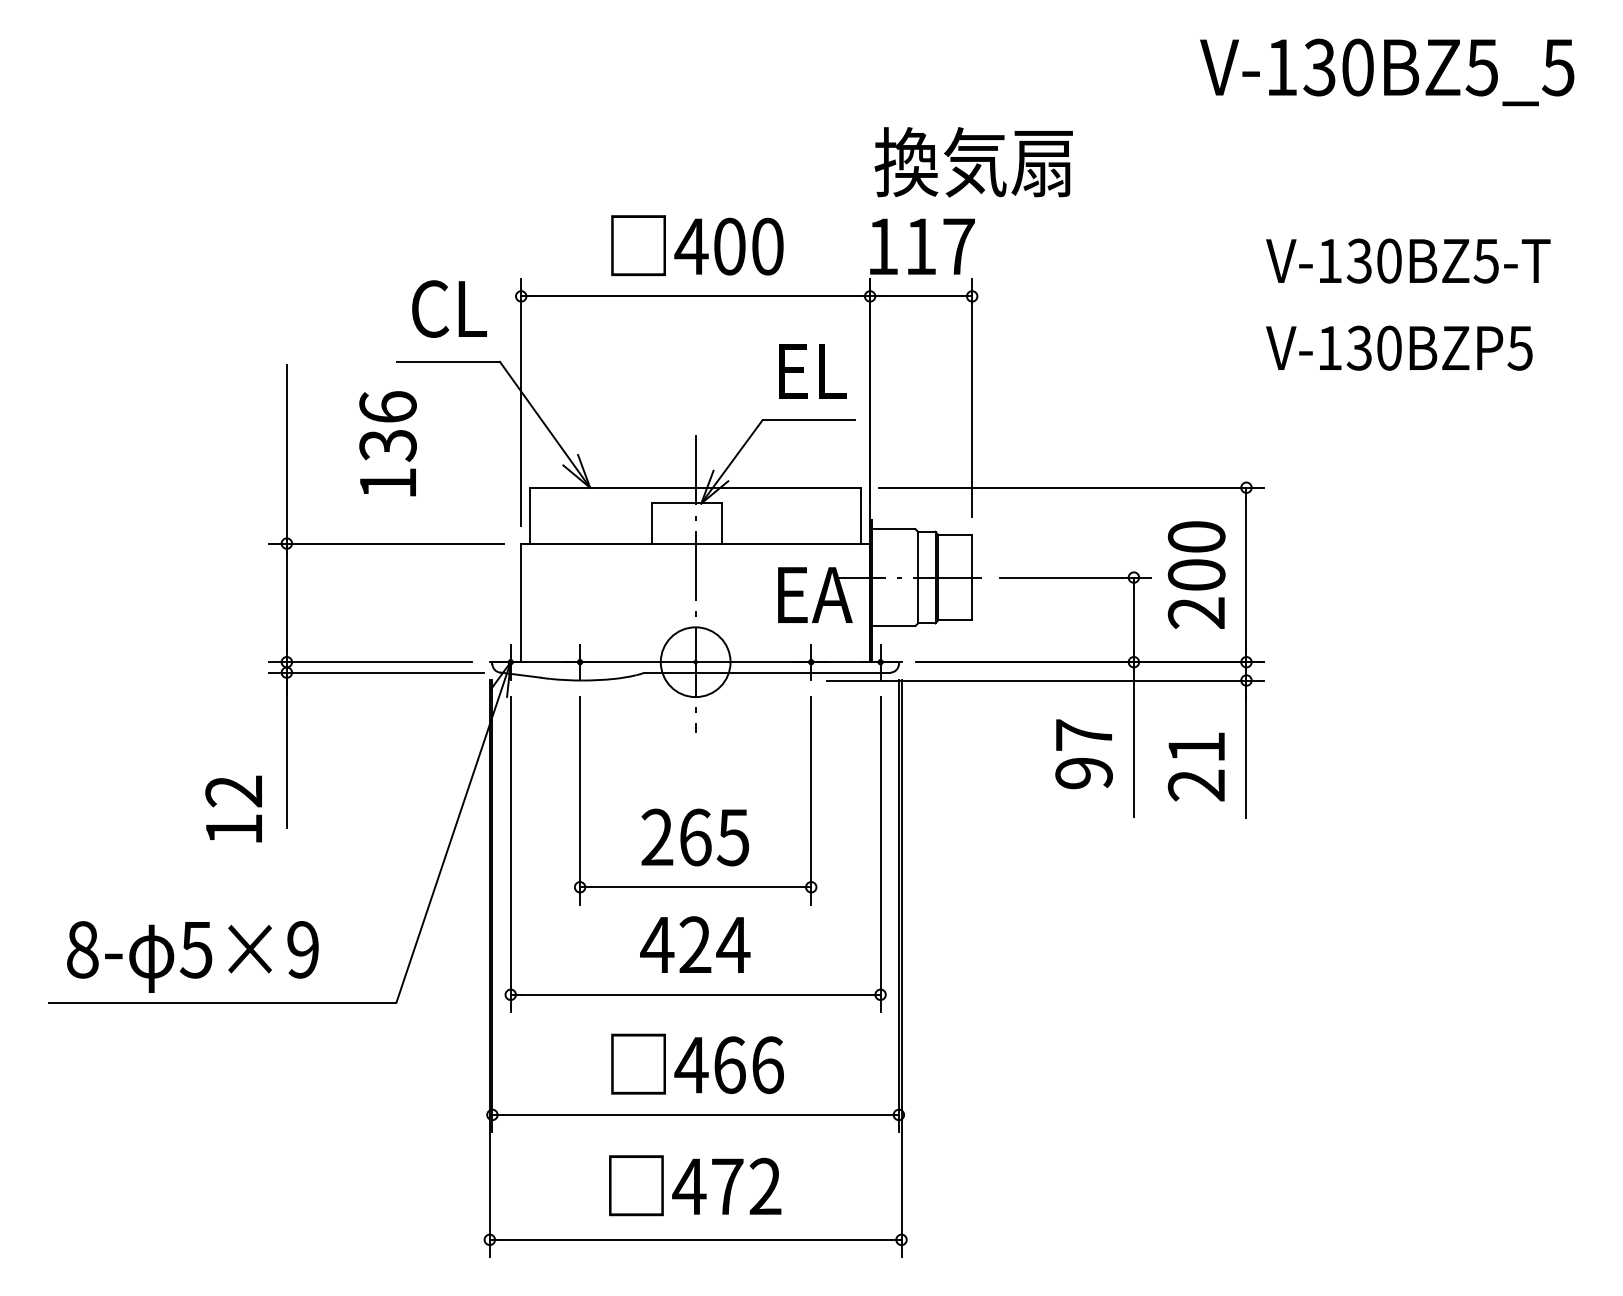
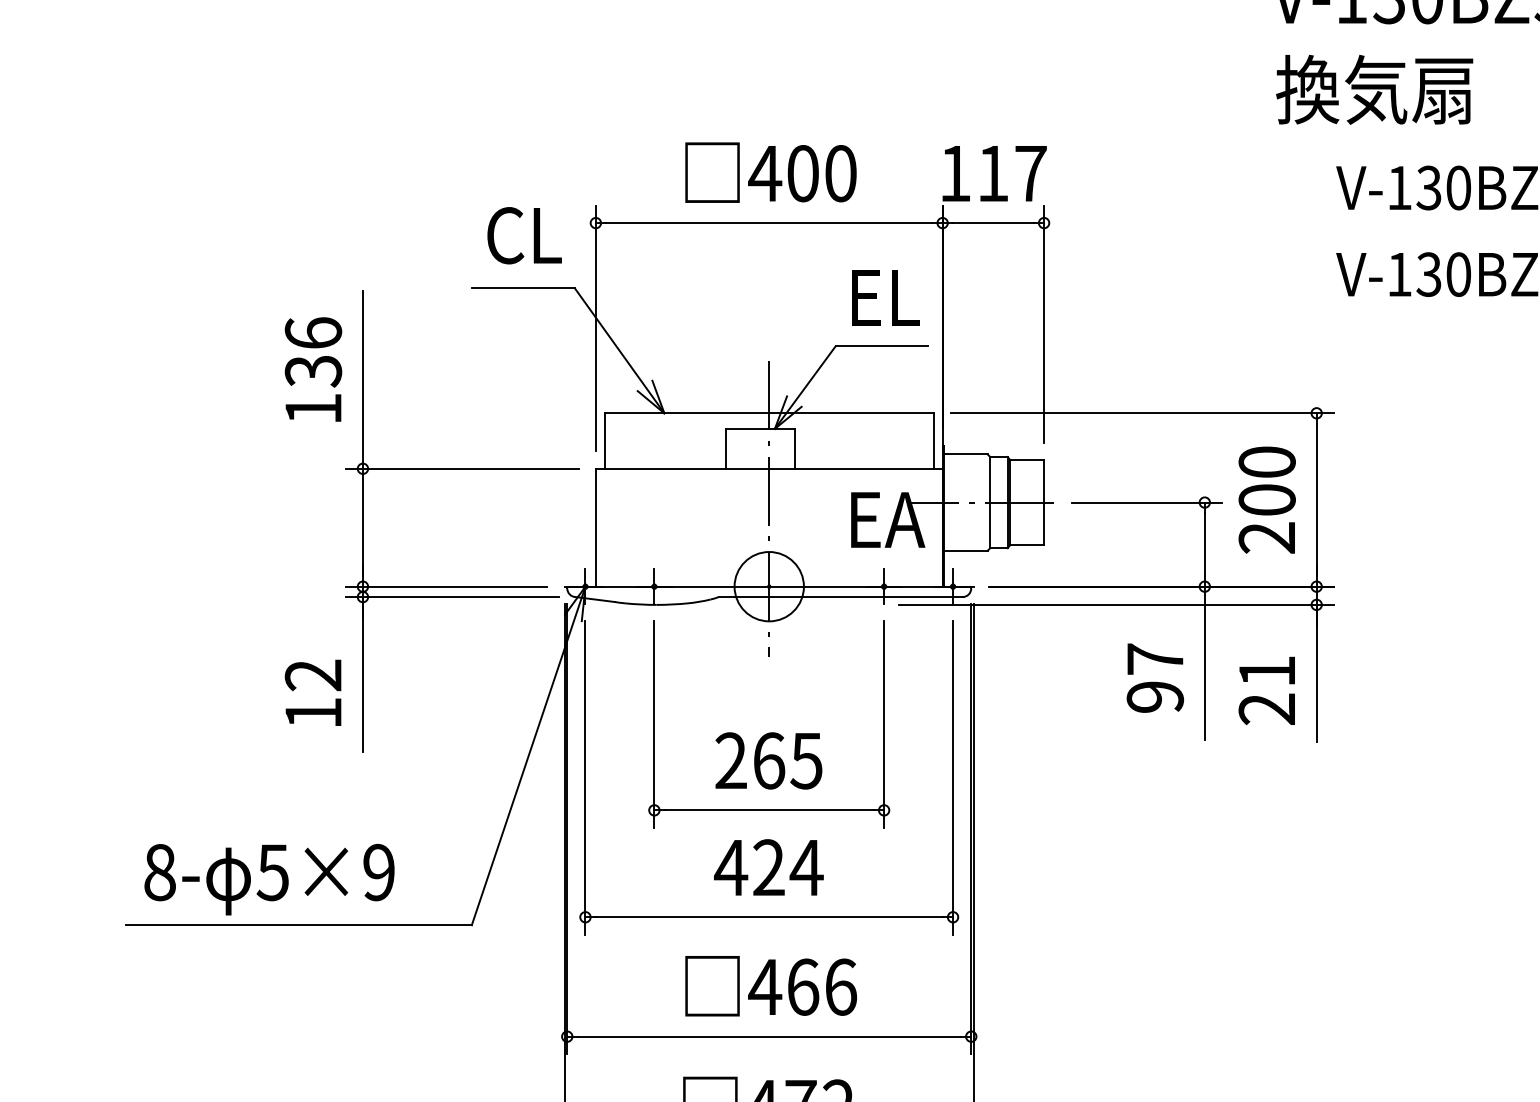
text: (973, 162) -> (1374, 90), moved
text: (387, 443) -> (312, 369), moved
text: (233, 808) -> (312, 692), moved

